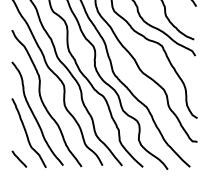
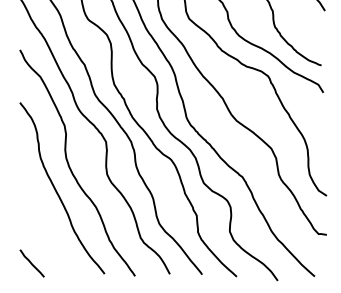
curve: (27, 133) -> (45, 220), removed

